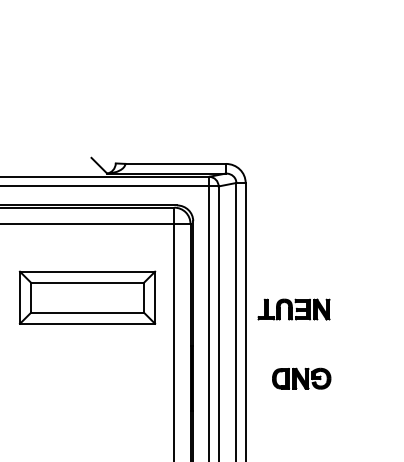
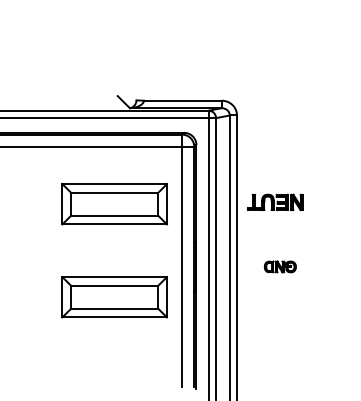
part: (294, 309) -> (275, 202), moved
part: (301, 378) -> (280, 266), size x0.7
part: (87, 418) -> (114, 297), added

